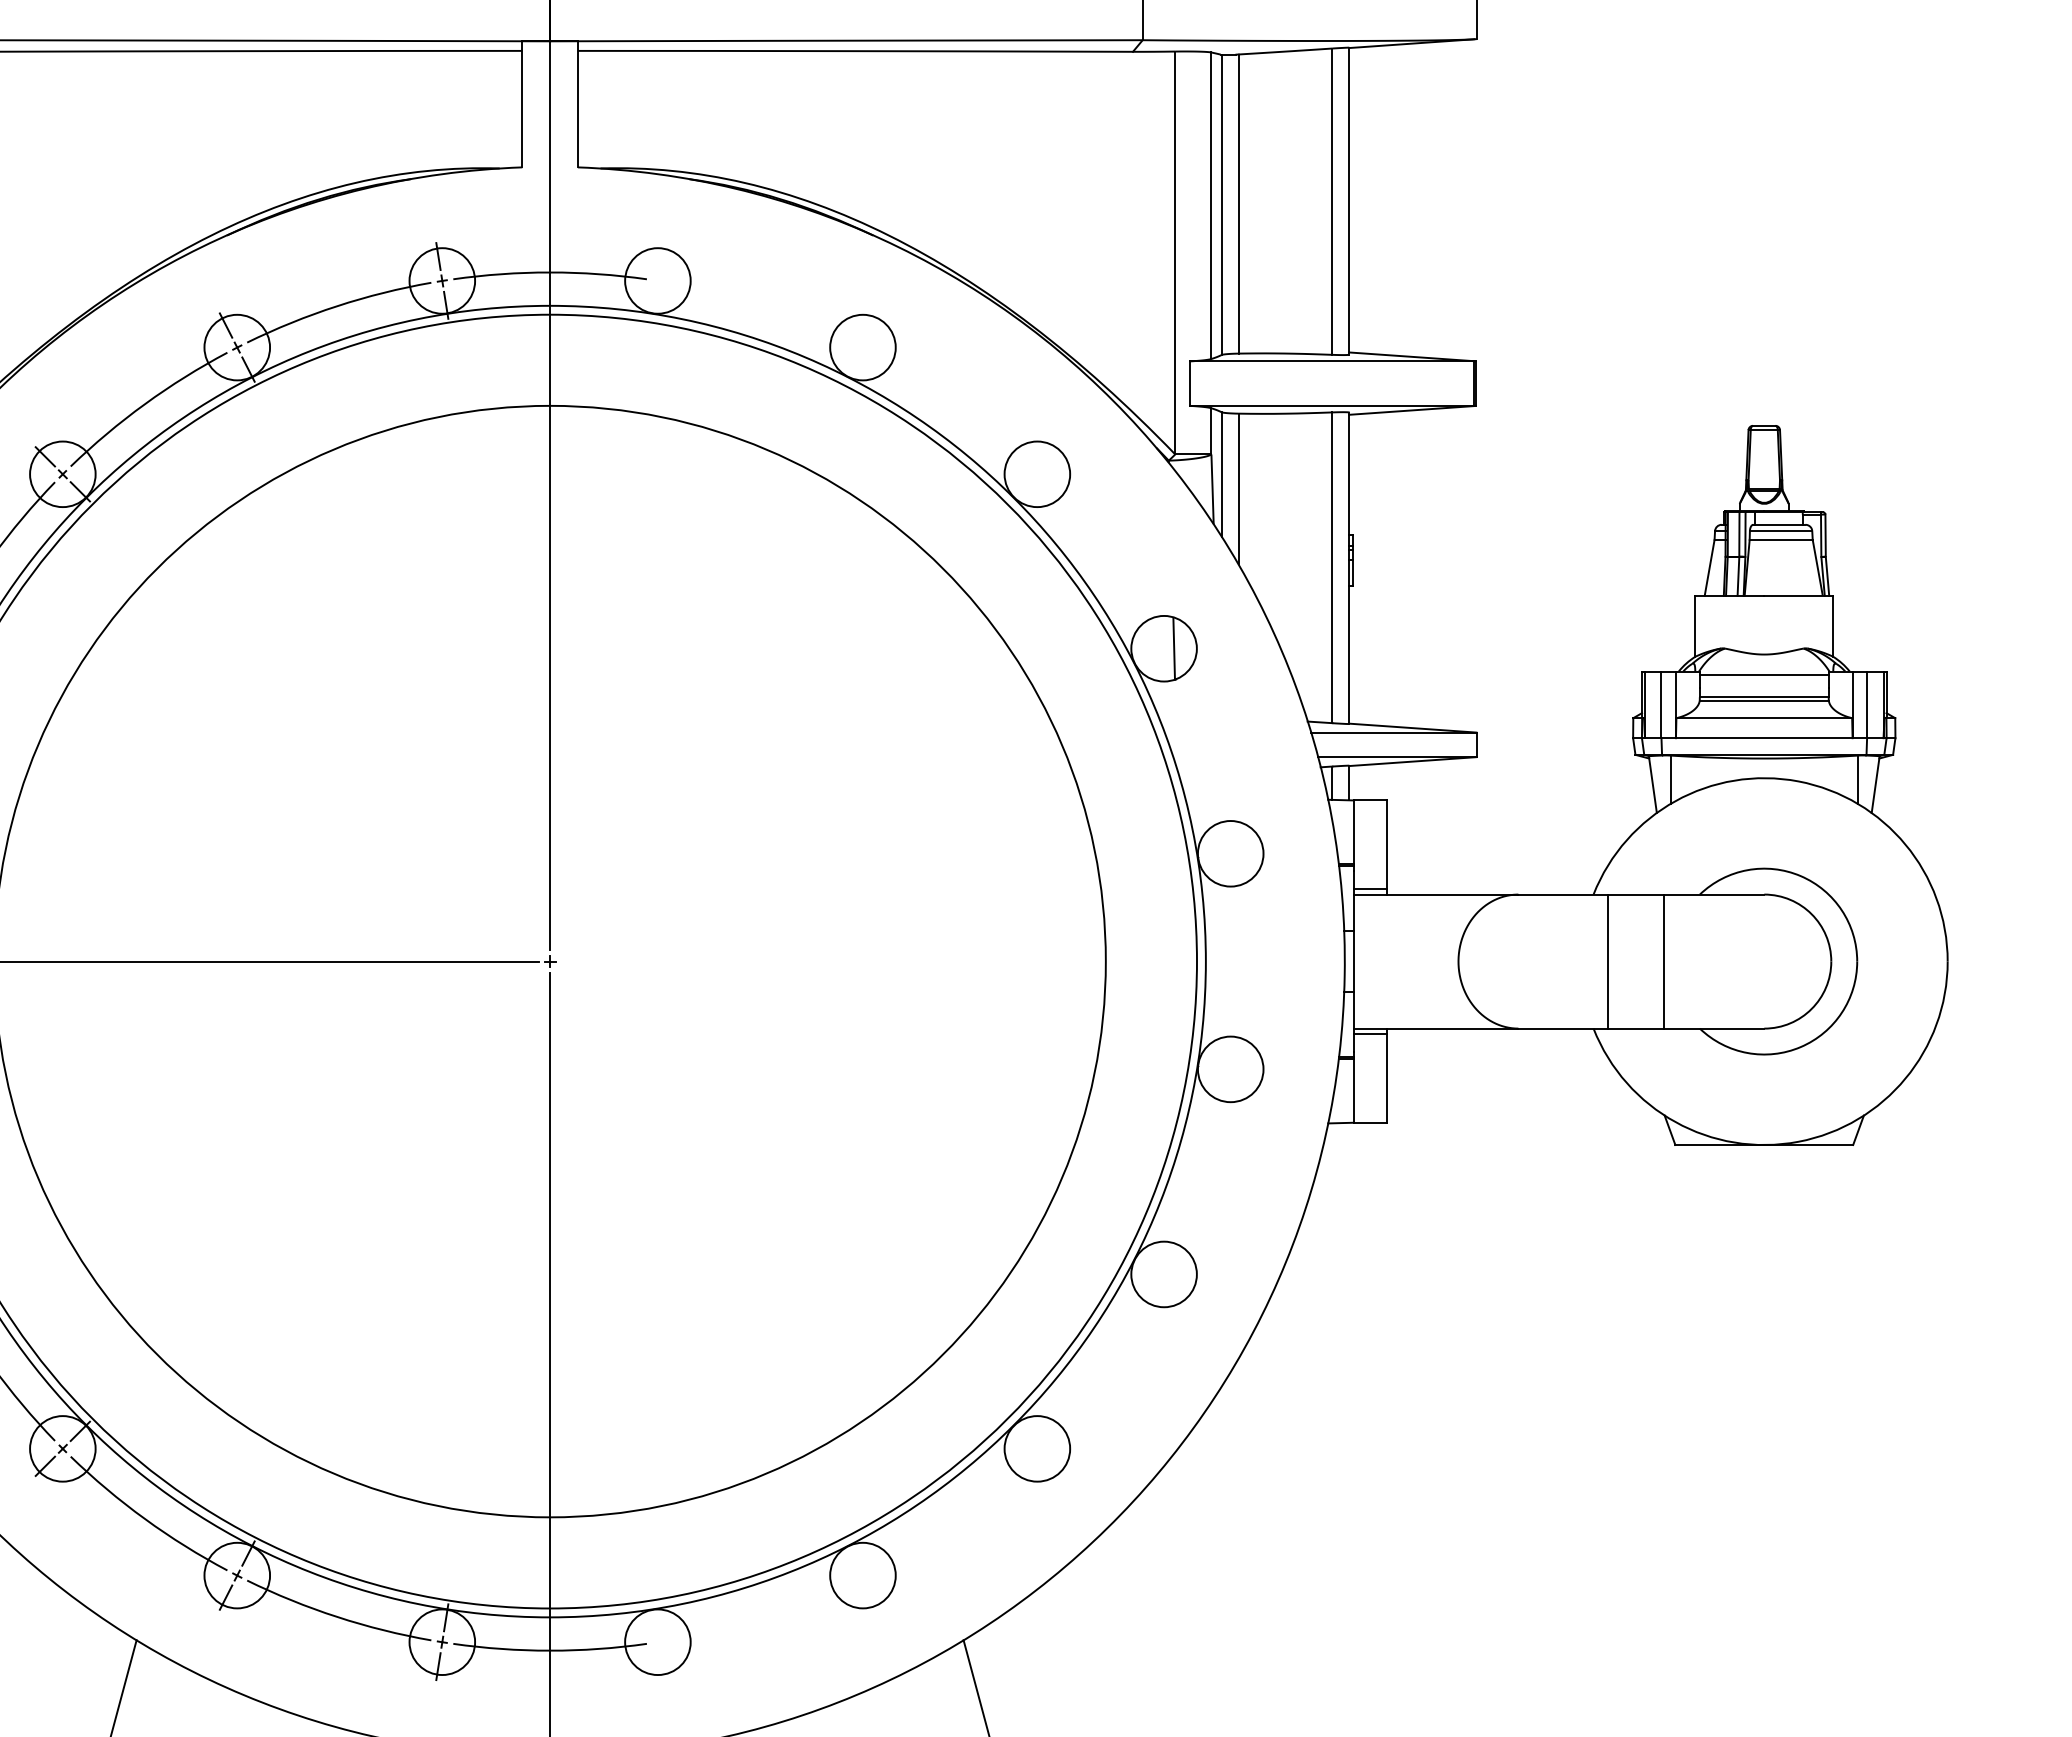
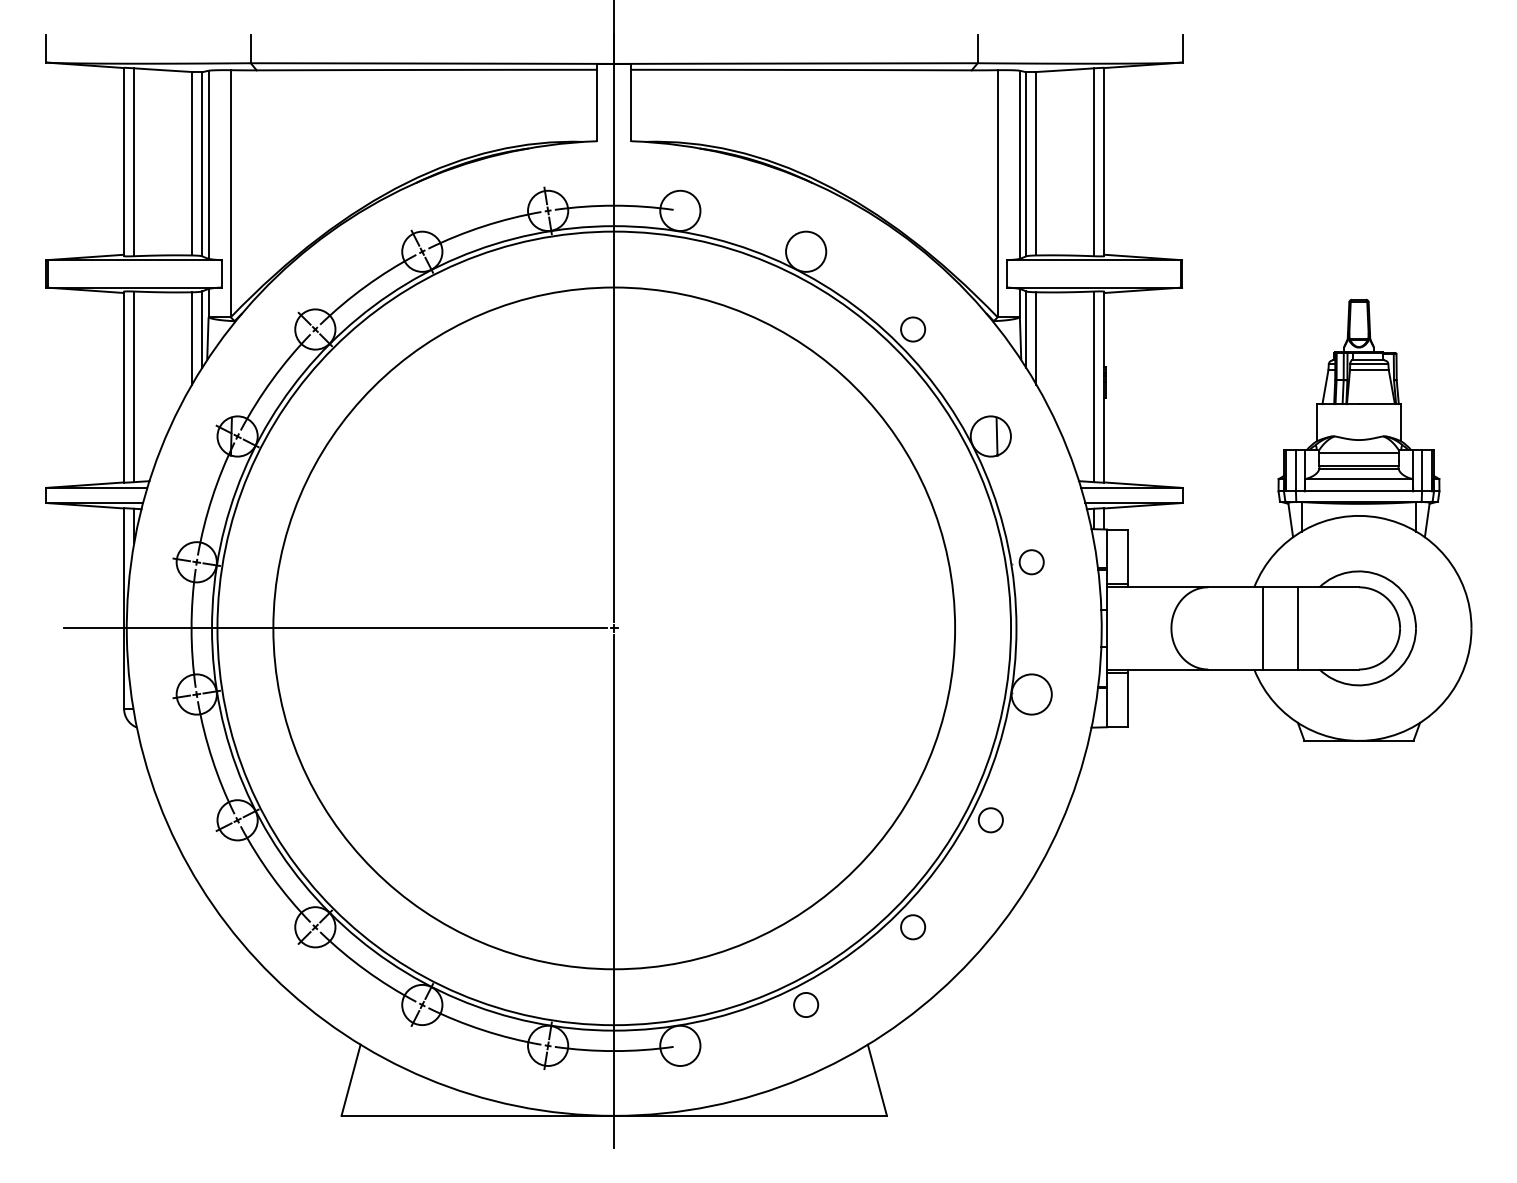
circle: (1037, 474) -> (913, 329), size x0.6
circle: (1230, 854) -> (1031, 562), size x0.6
circle: (1163, 1274) -> (990, 820), size x0.6
circle: (1037, 1449) -> (913, 927), size x0.6
circle: (863, 1574) -> (806, 1004), size x0.6

